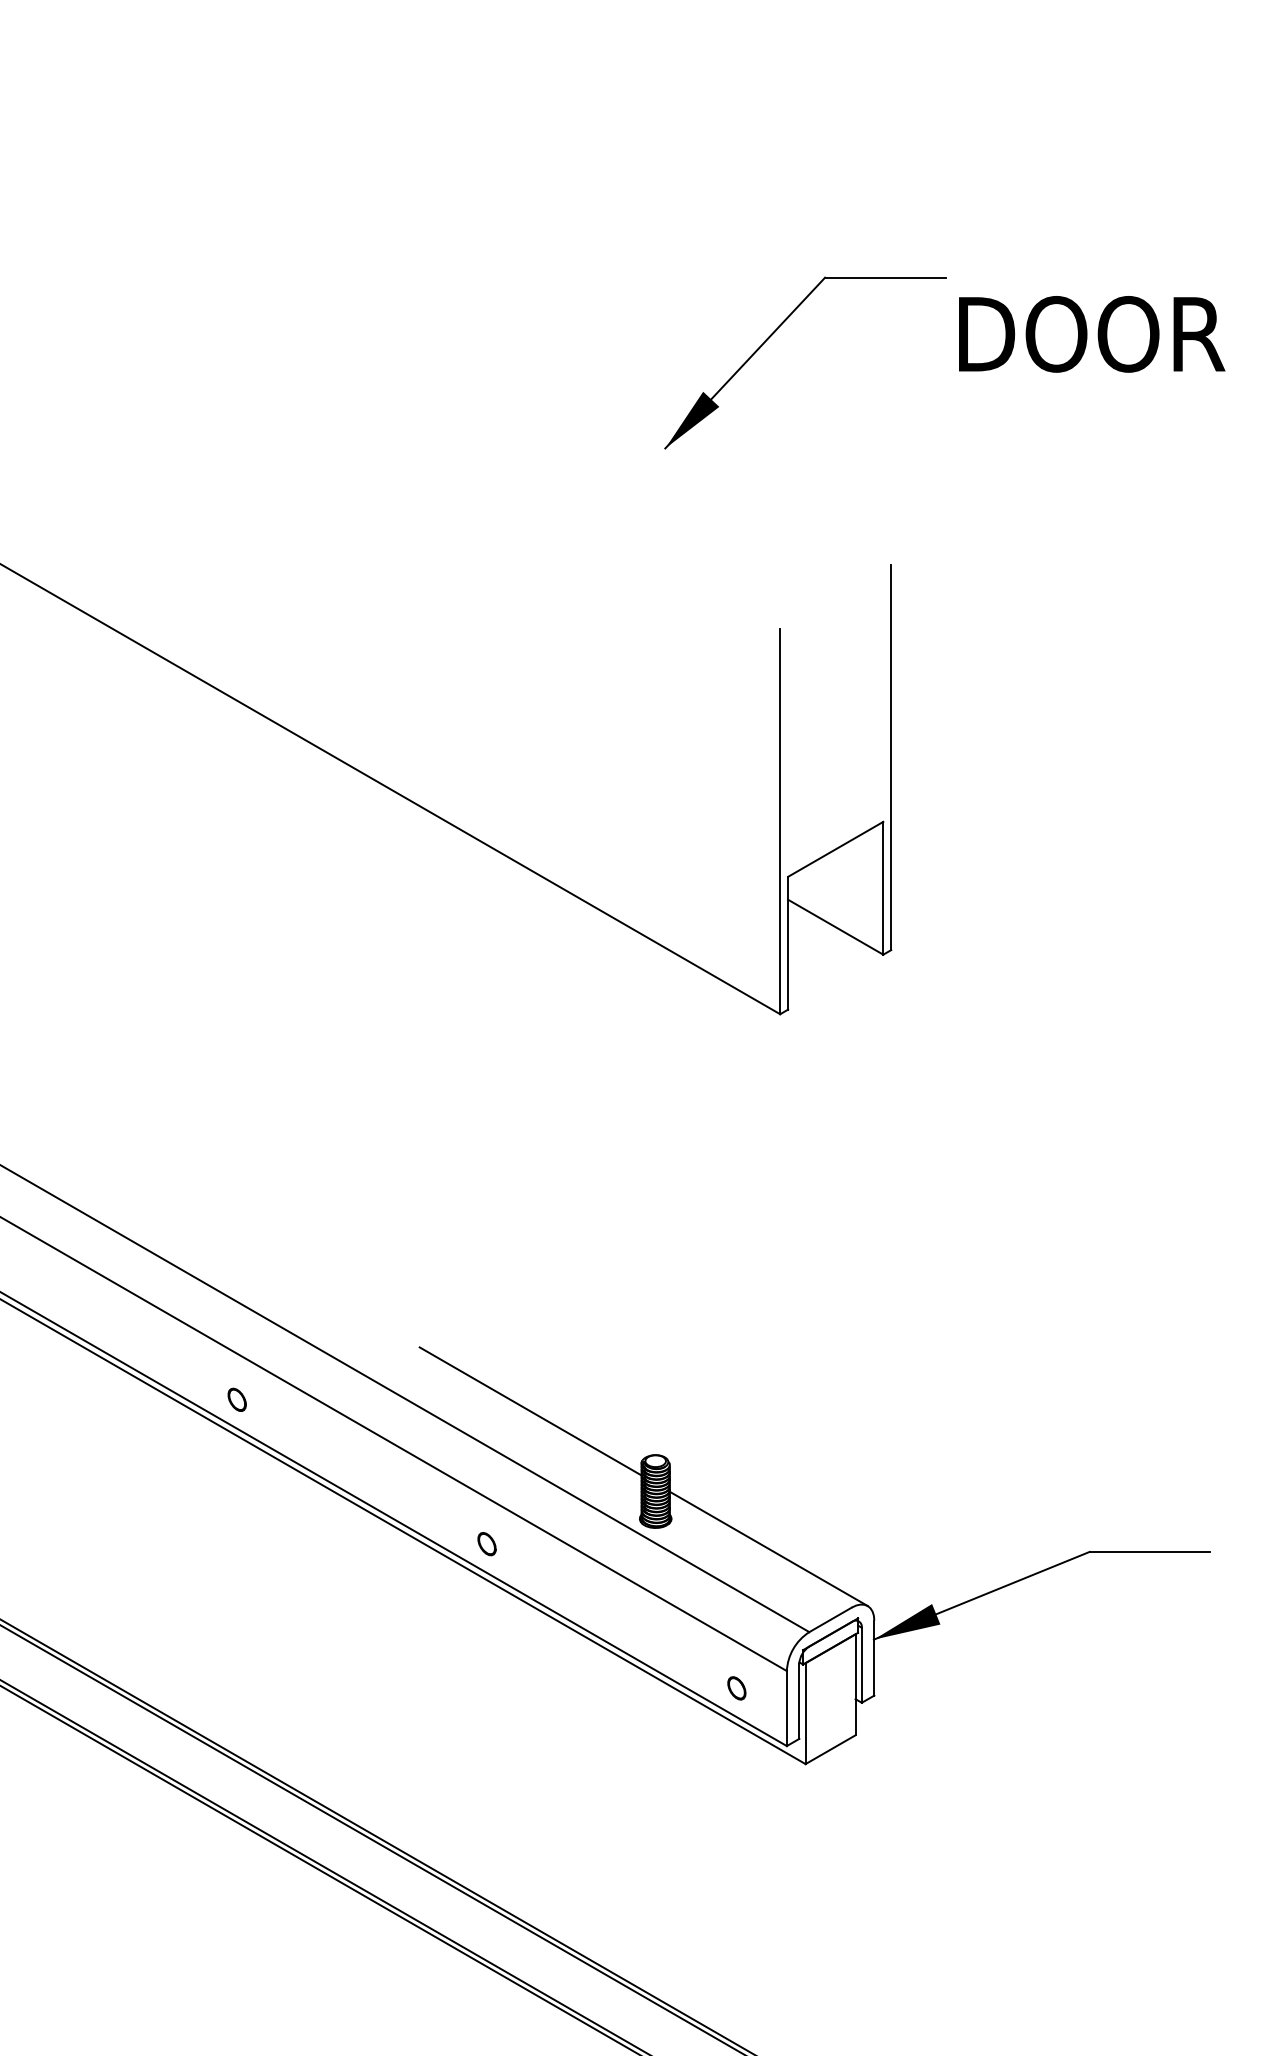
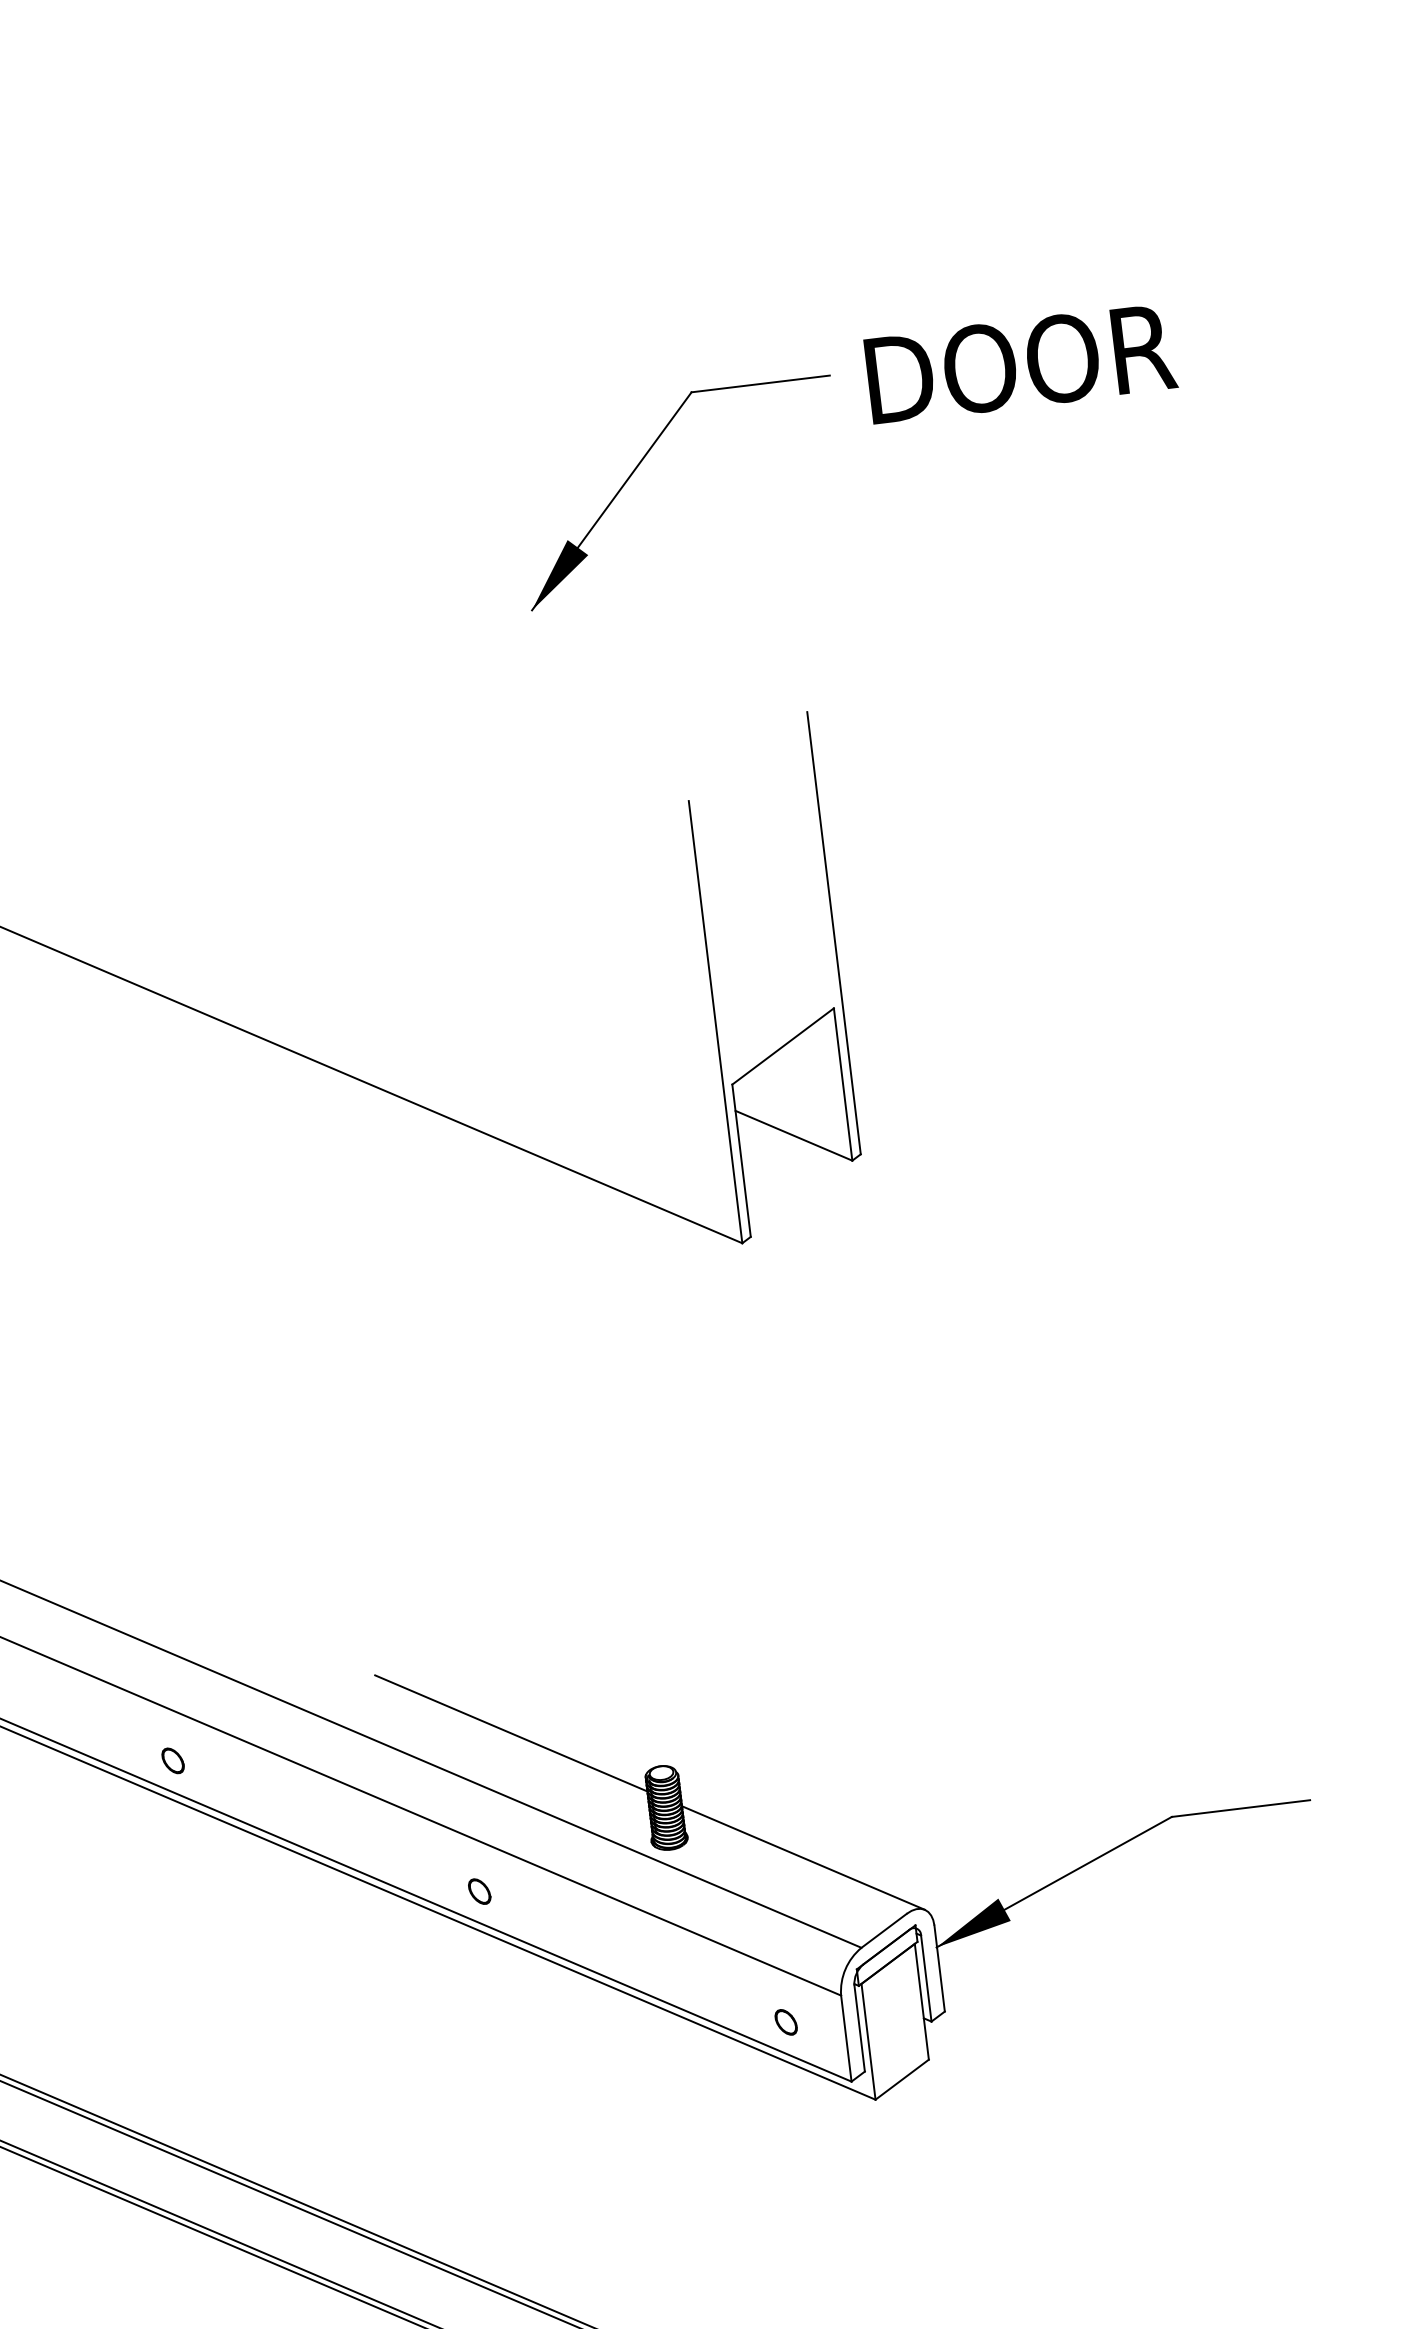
text: (1092, 334) -> (1021, 363), moved

